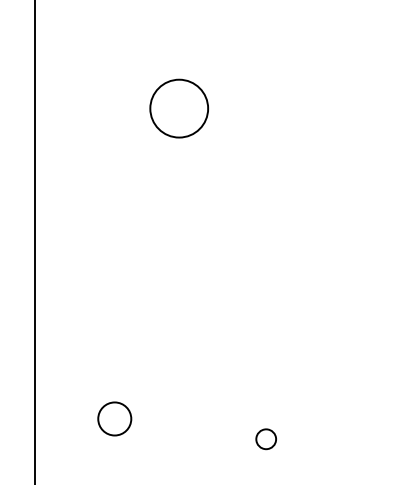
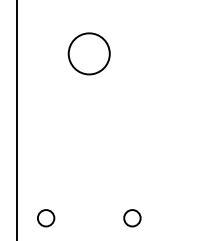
circle: (177, 107) -> (88, 53), size x1.43
circle: (115, 419) -> (46, 218), moved
circle: (266, 439) -> (132, 218), size x1.67

